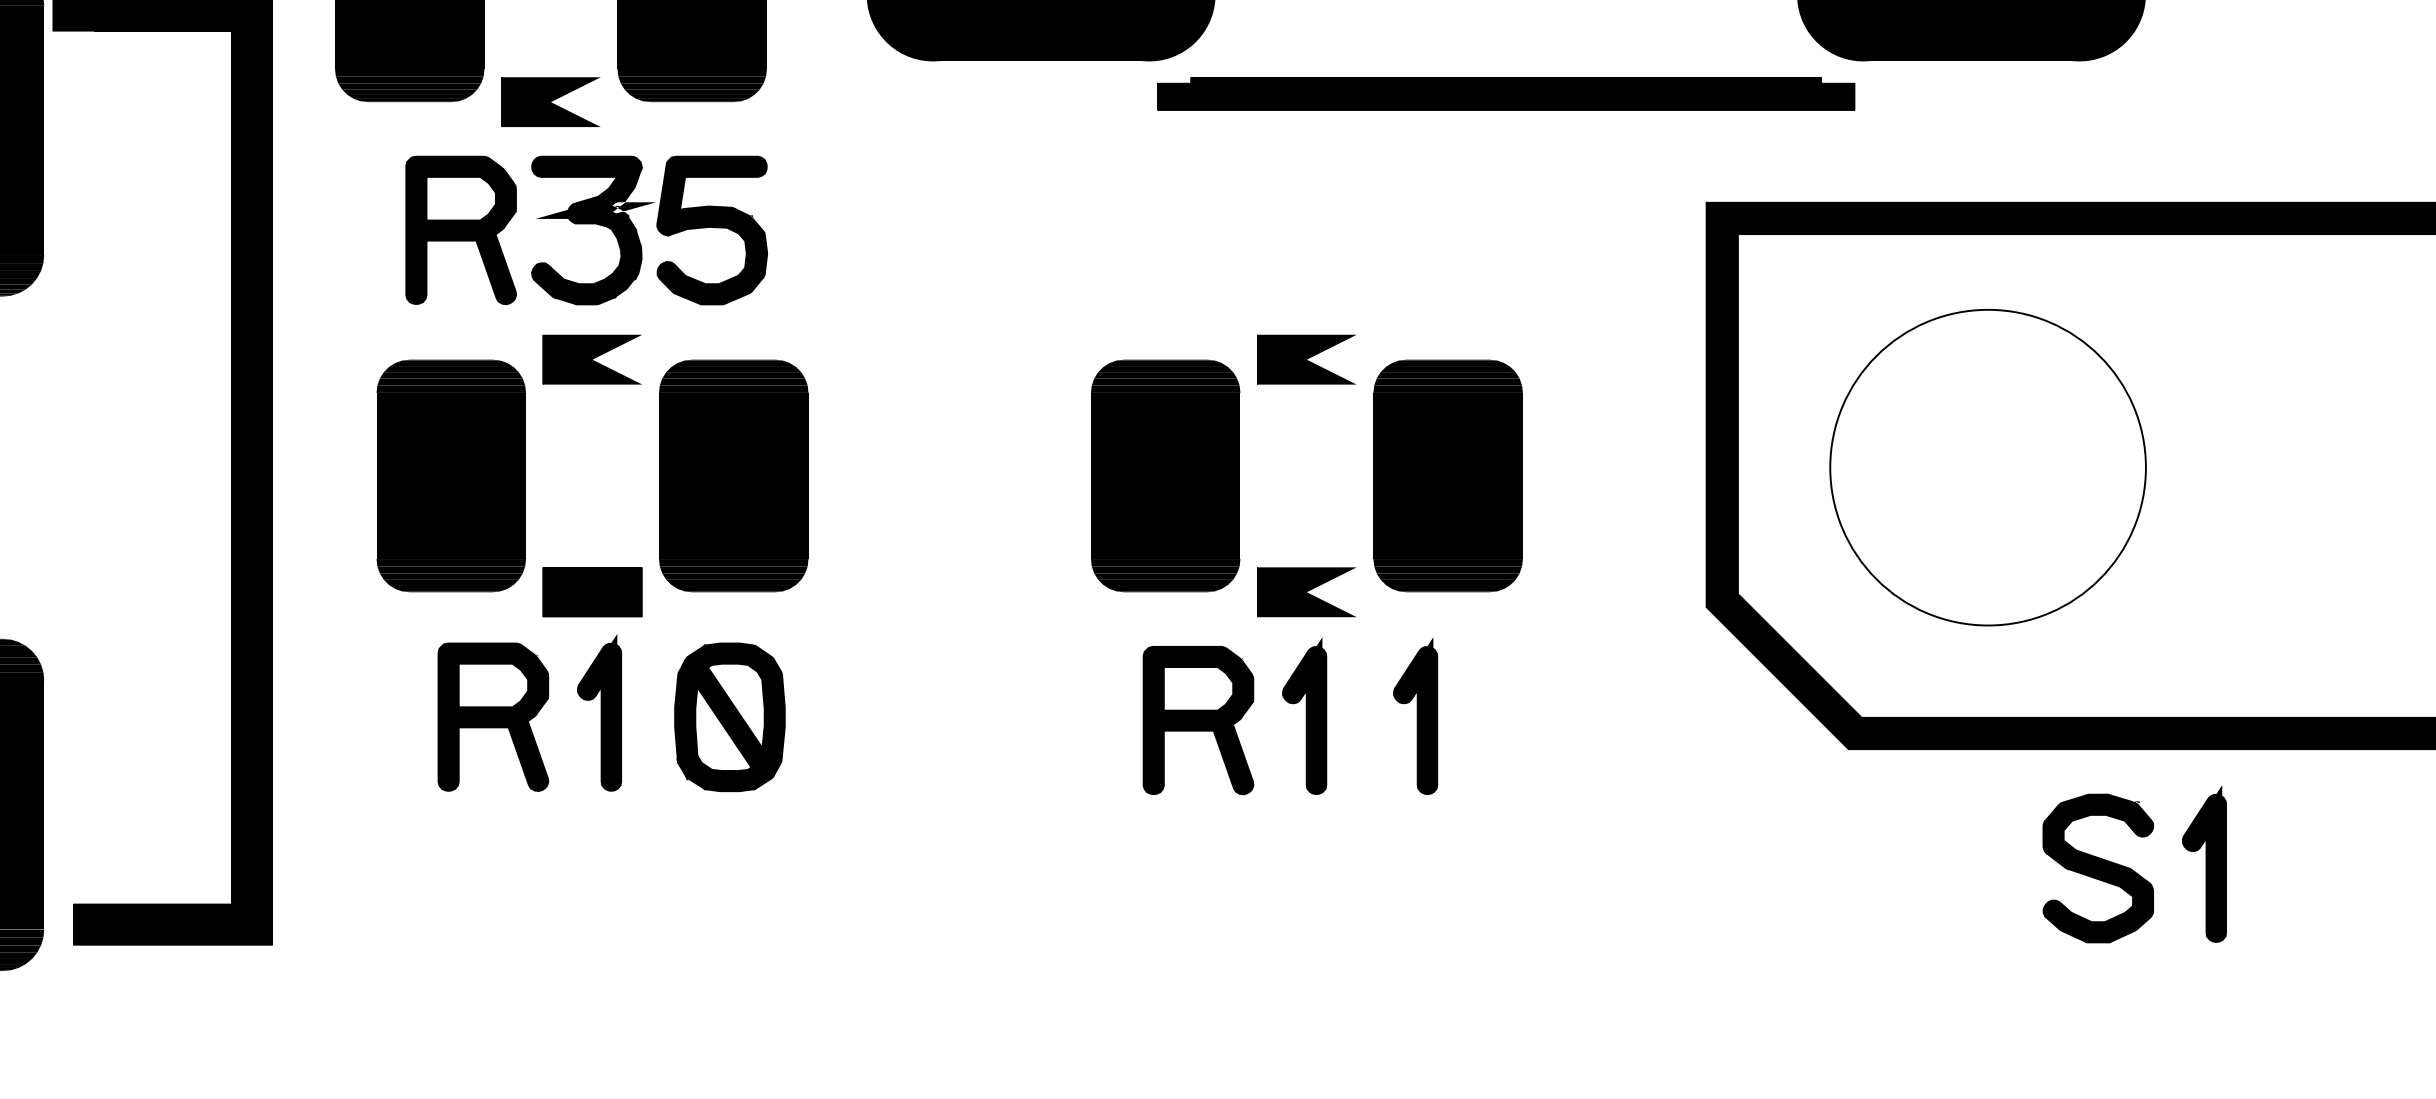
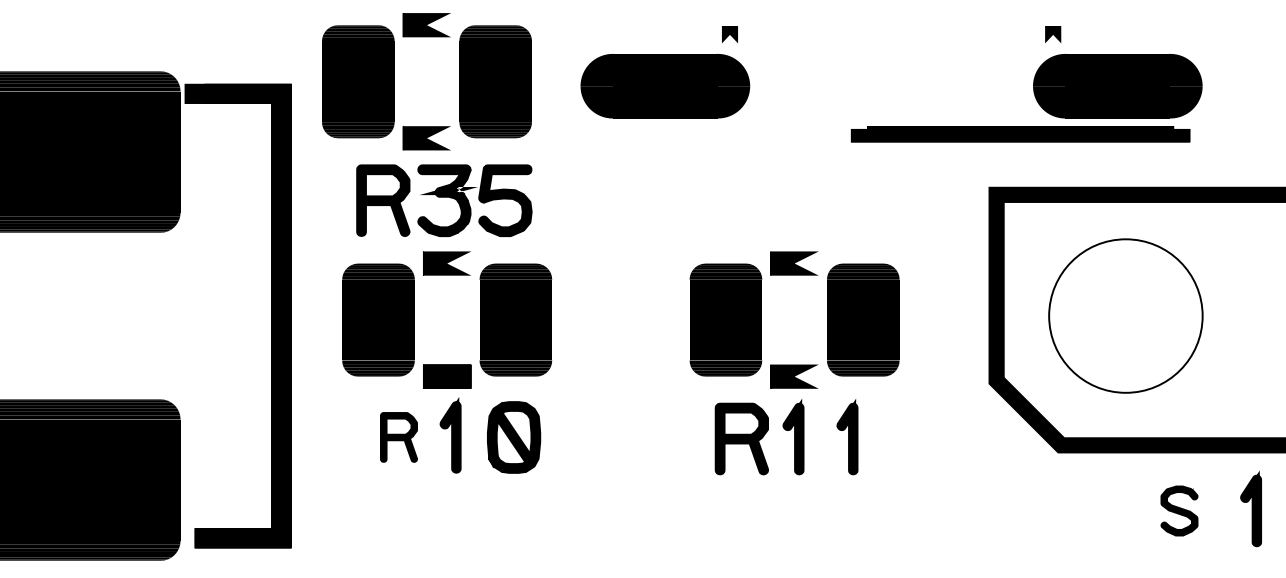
part: (1506, 94) -> (1020, 134), moved
part: (492, 717) -> (398, 437), size x0.7
part: (2203, 865) -> (1250, 509), moved
part: (2098, 867) -> (1179, 510), size x0.7

